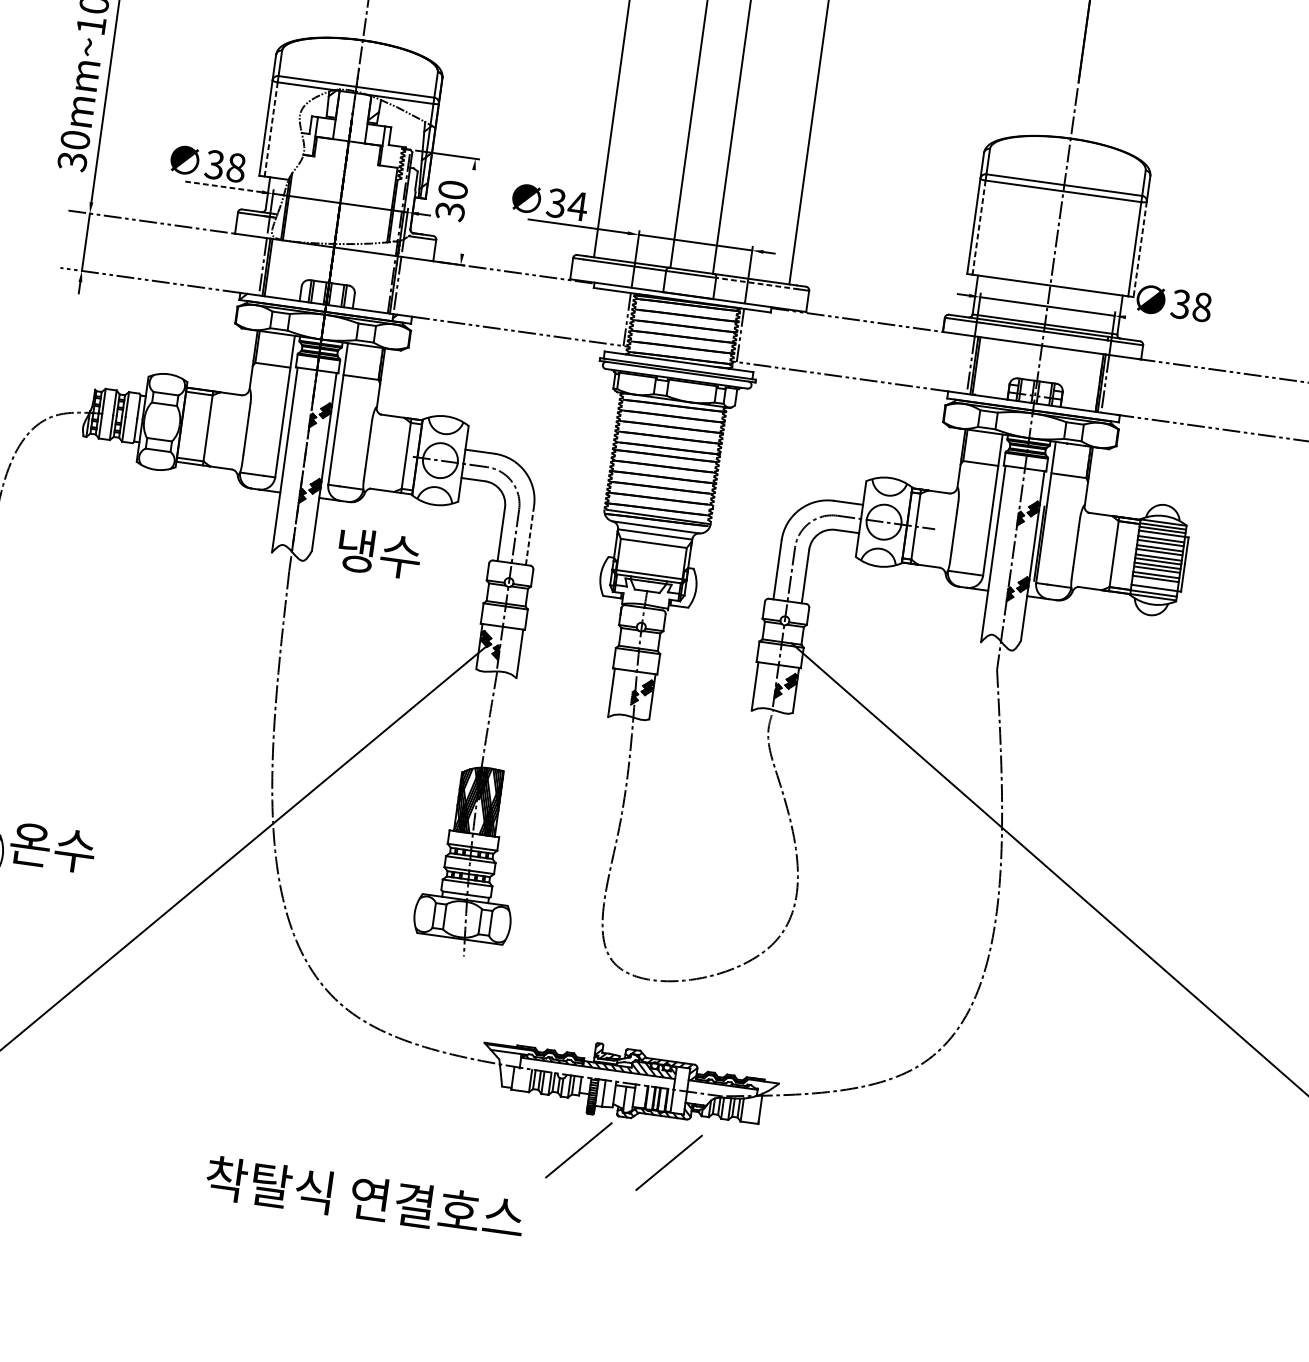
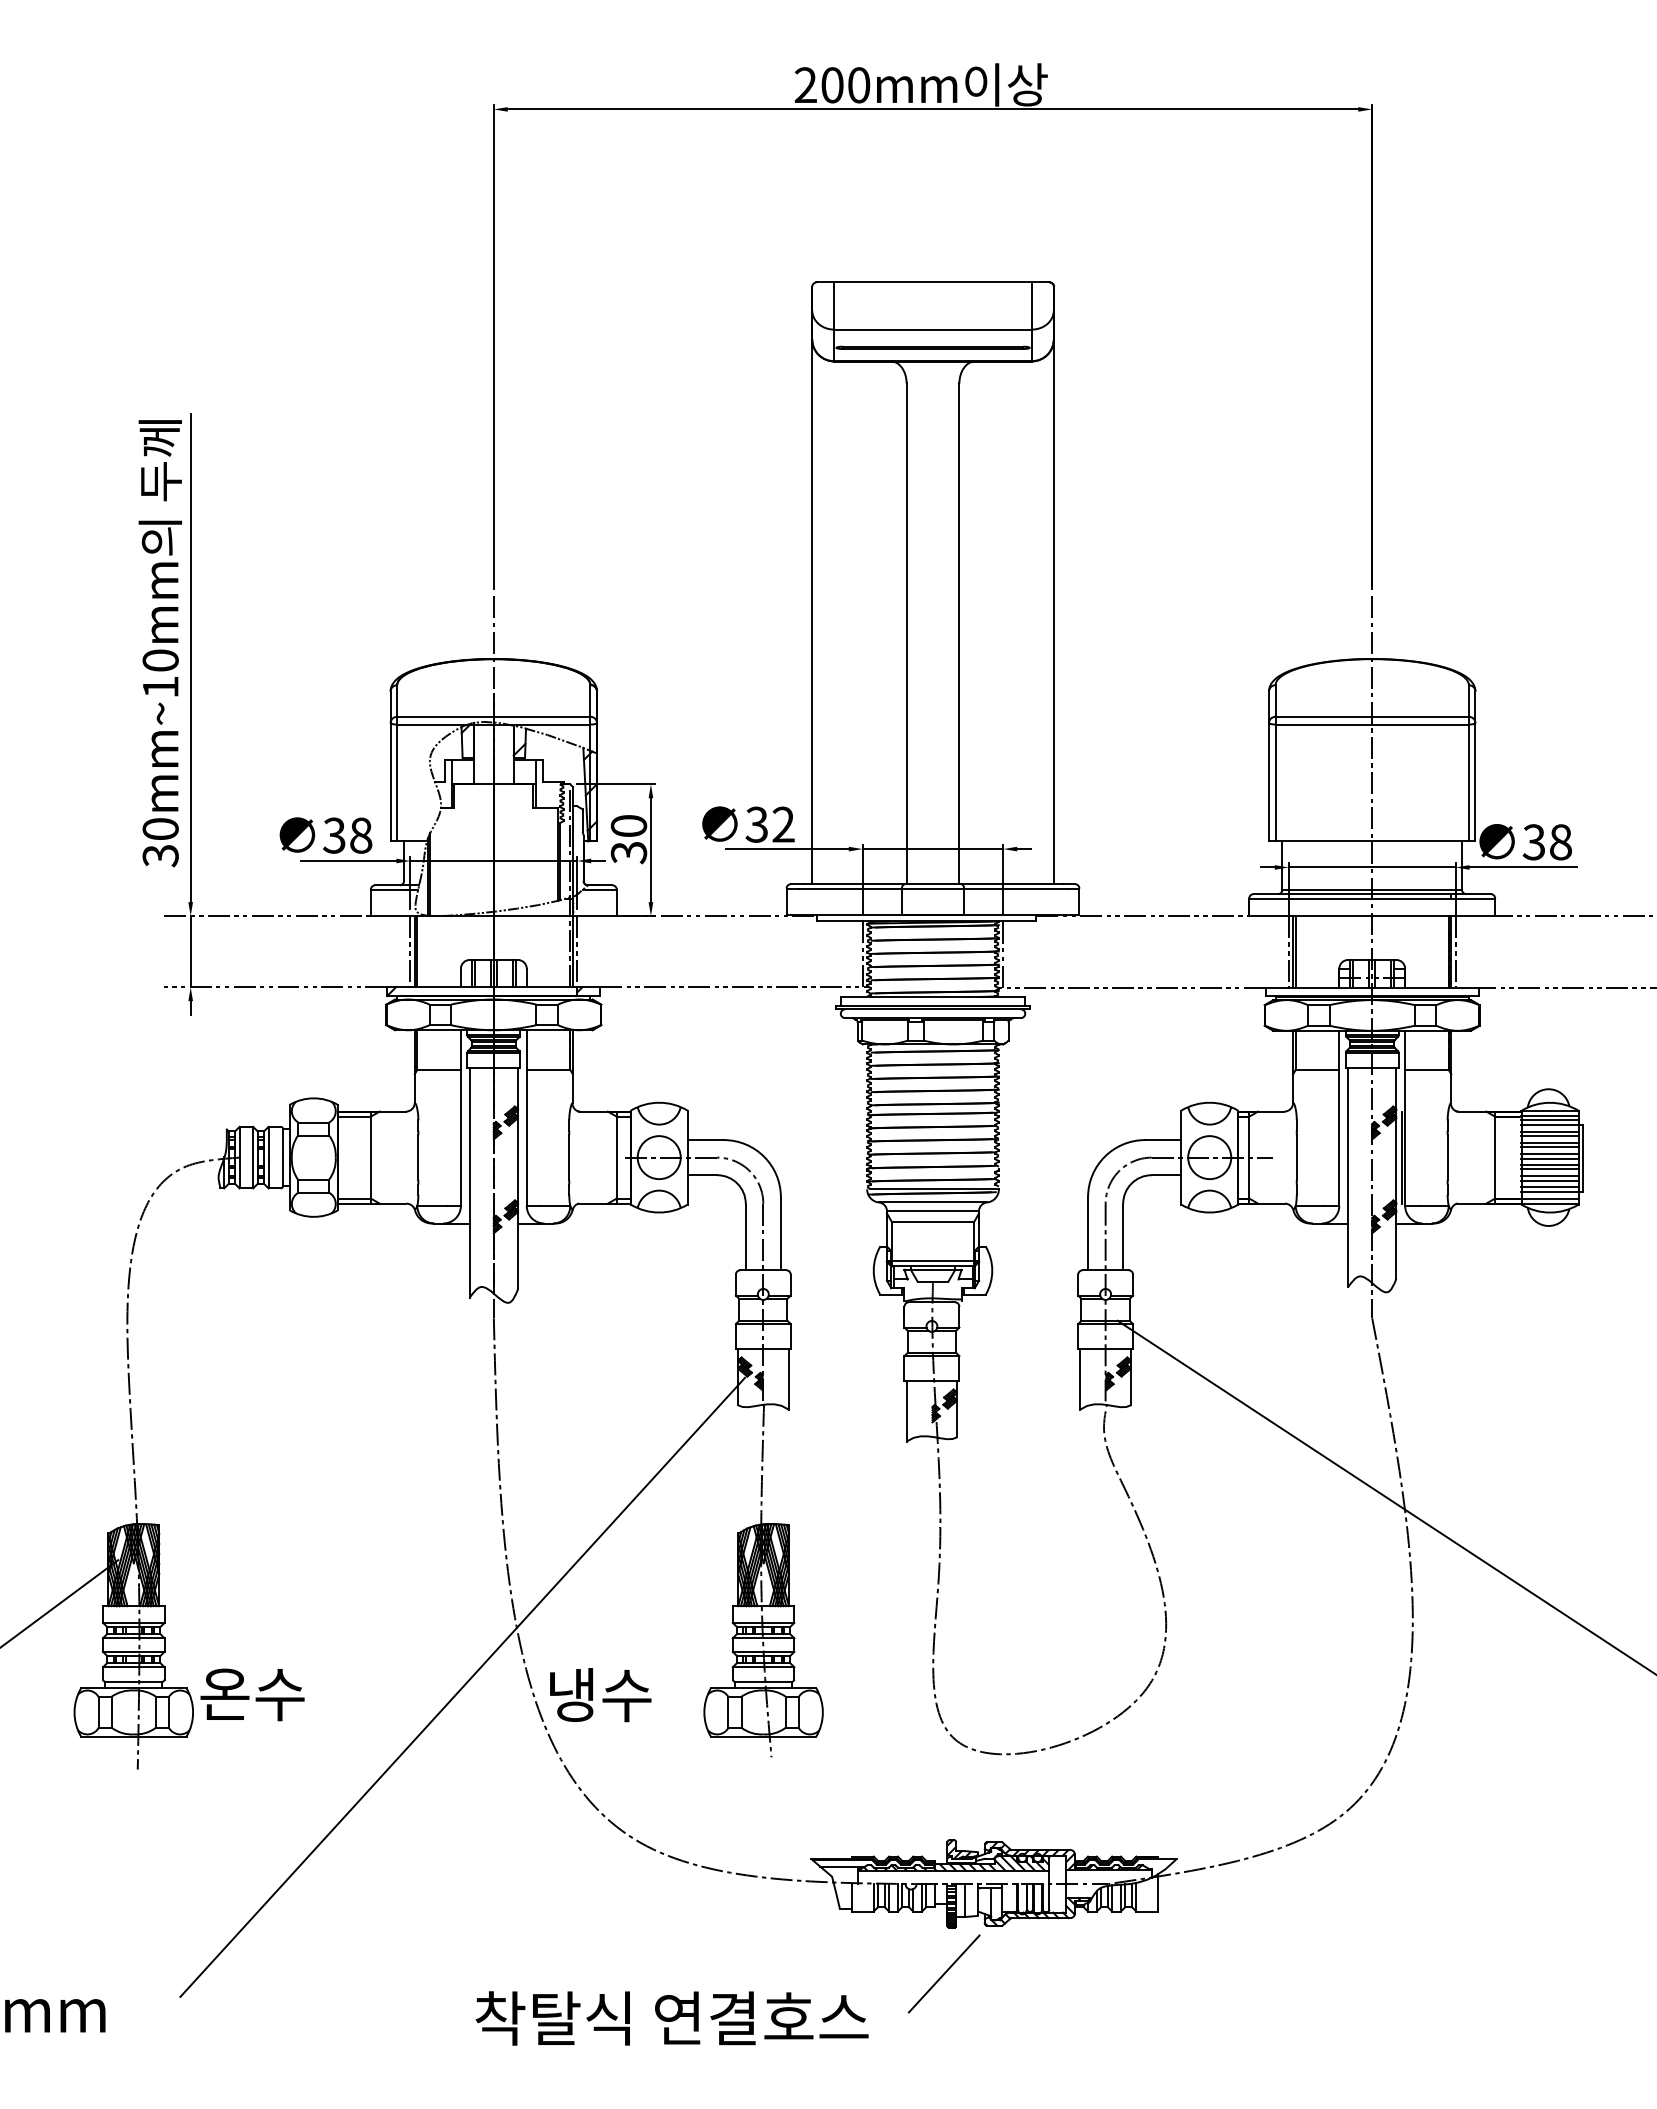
line: (271, 129) -> (397, 783), dashed -> solid
line: (223, 187) -> (348, 861), dashed -> solid
text: (577, 206) -> (783, 824), 34 -> 32
line: (467, 212) -> (650, 850), added
line: (978, 228) -> (1275, 783), dashed -> solid
line: (1140, 249) -> (1475, 782), dashed -> solid
line: (756, 283) -> (1014, 888), dashed -> solid
line: (1169, 323) -> (1523, 867), added
line: (529, 535) -> (780, 1233), dashed -> solid
text: (379, 553) -> (600, 1695), moved
line: (1154, 584) -> (1549, 1187), added
line: (668, 1162) -> (1055, 1973), removed
text: (364, 1198) -> (671, 2018), moved

